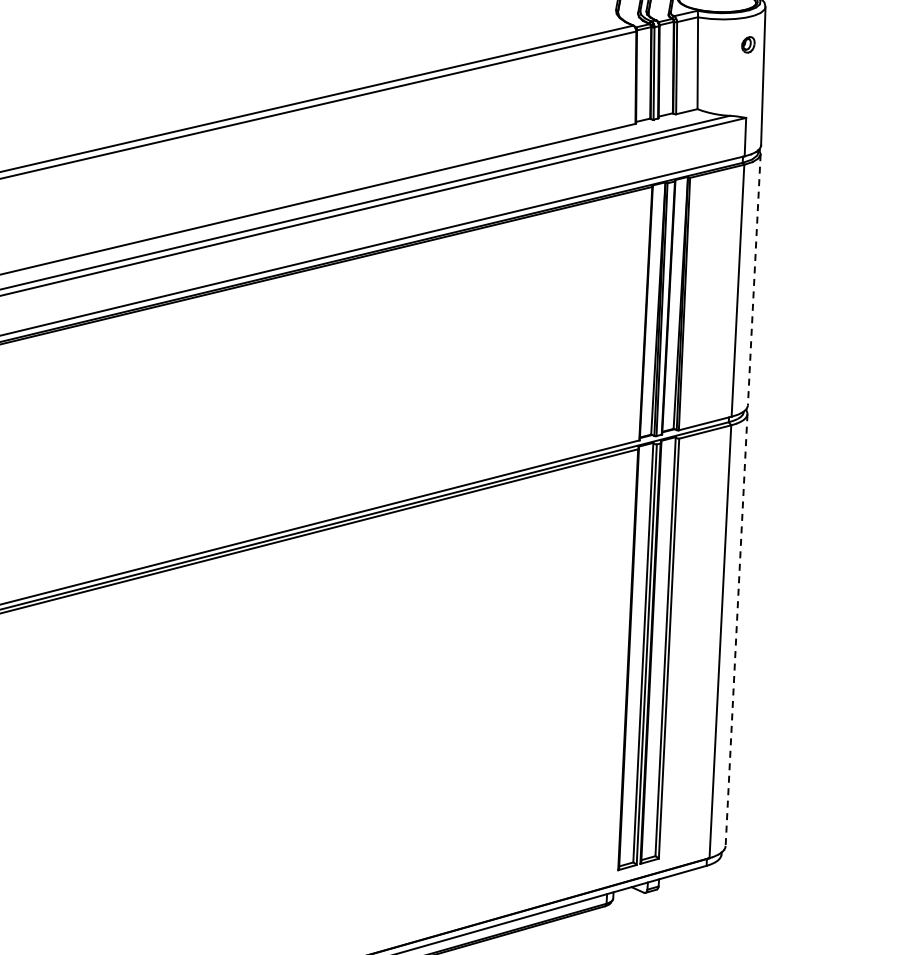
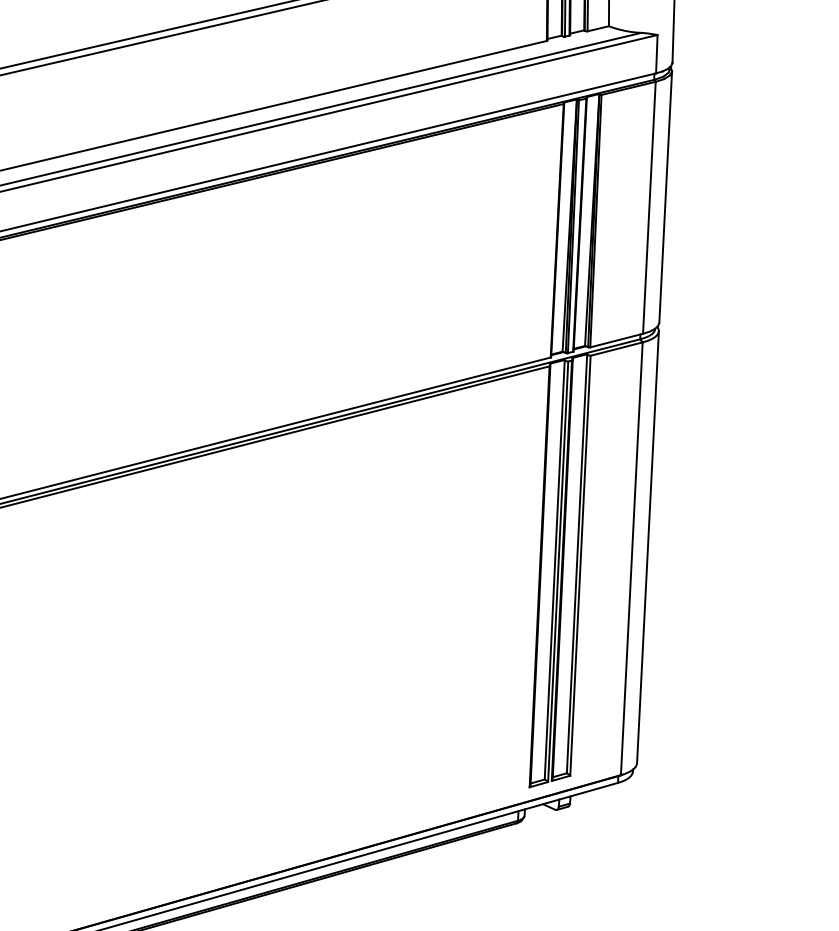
line: (754, 279) -> (665, 196), dashed -> solid
line: (736, 630) -> (647, 547), dashed -> solid

